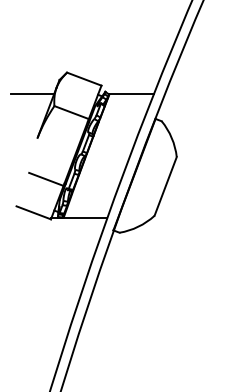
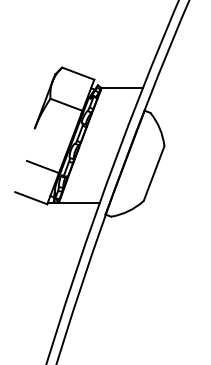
line: (32, 94) -> (30, 87), removed

